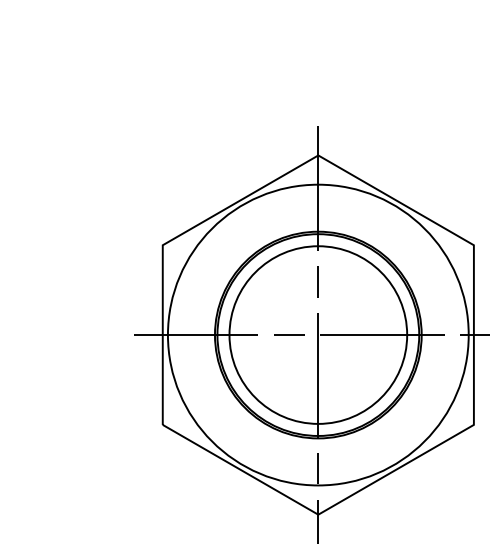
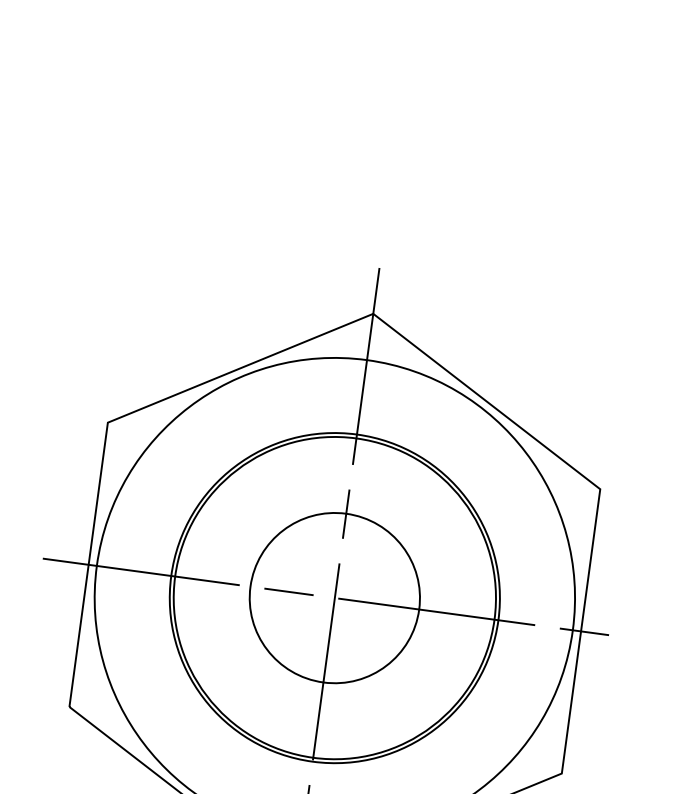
circle: (318, 334) -> (335, 597), size x0.6

